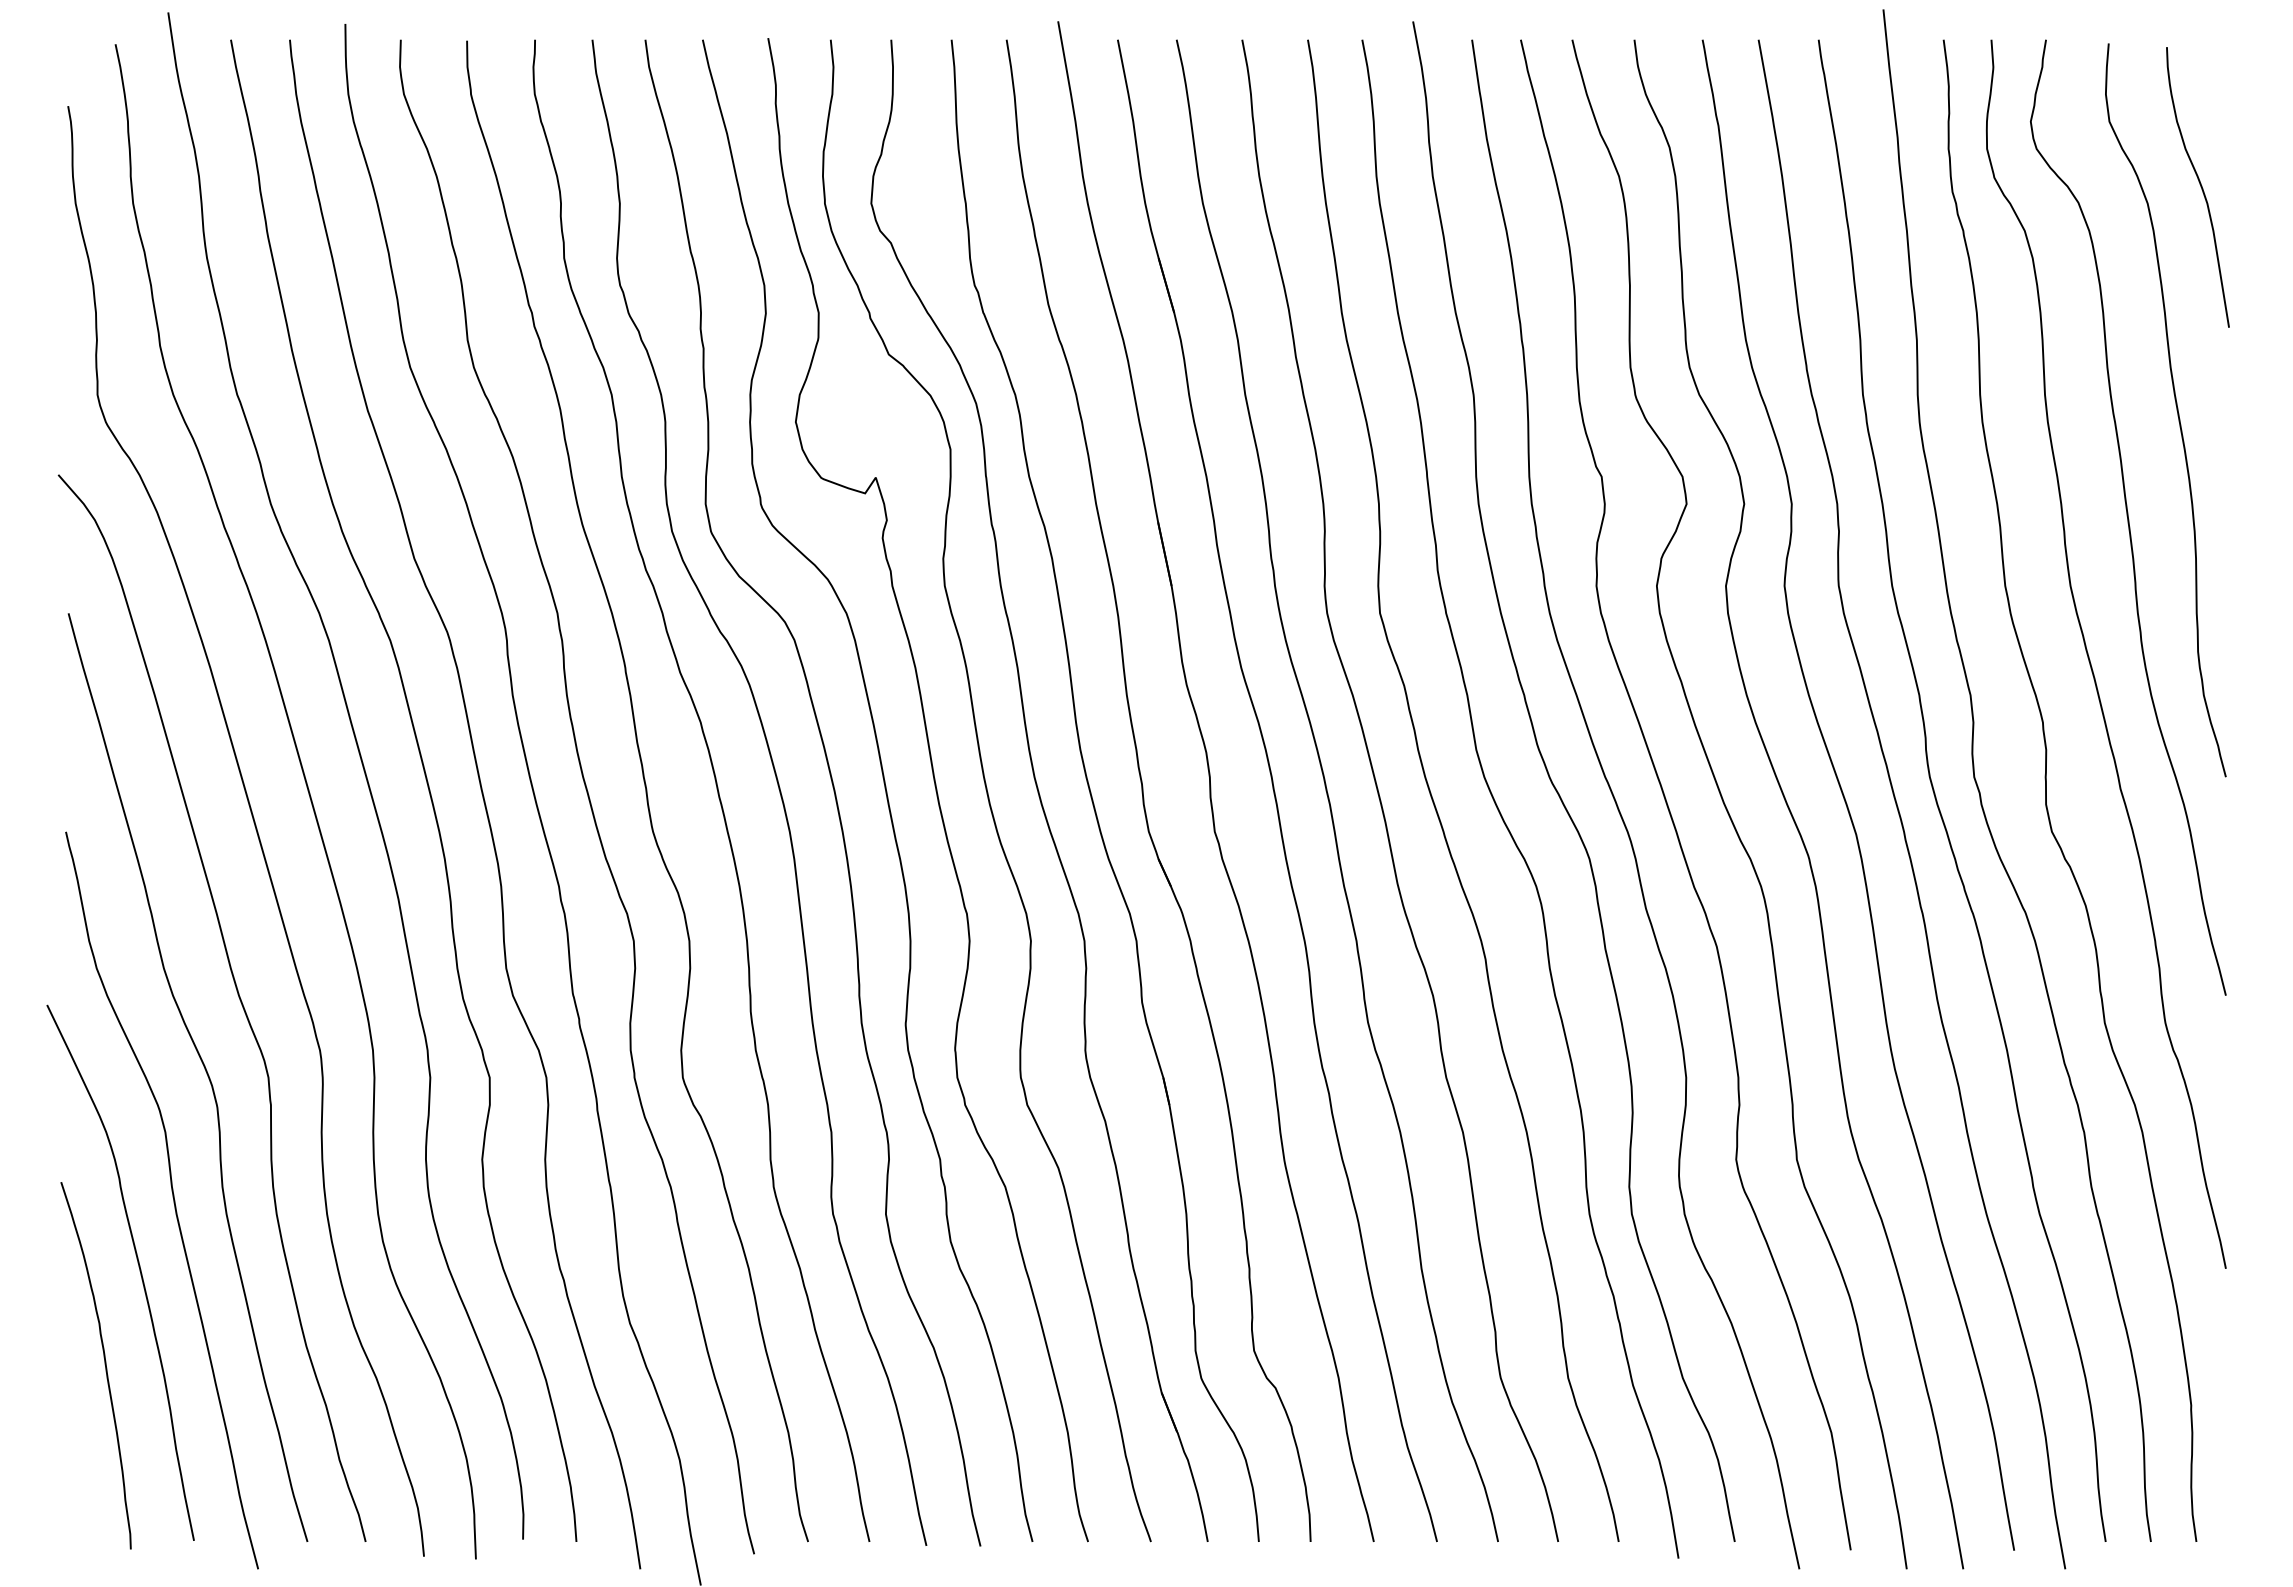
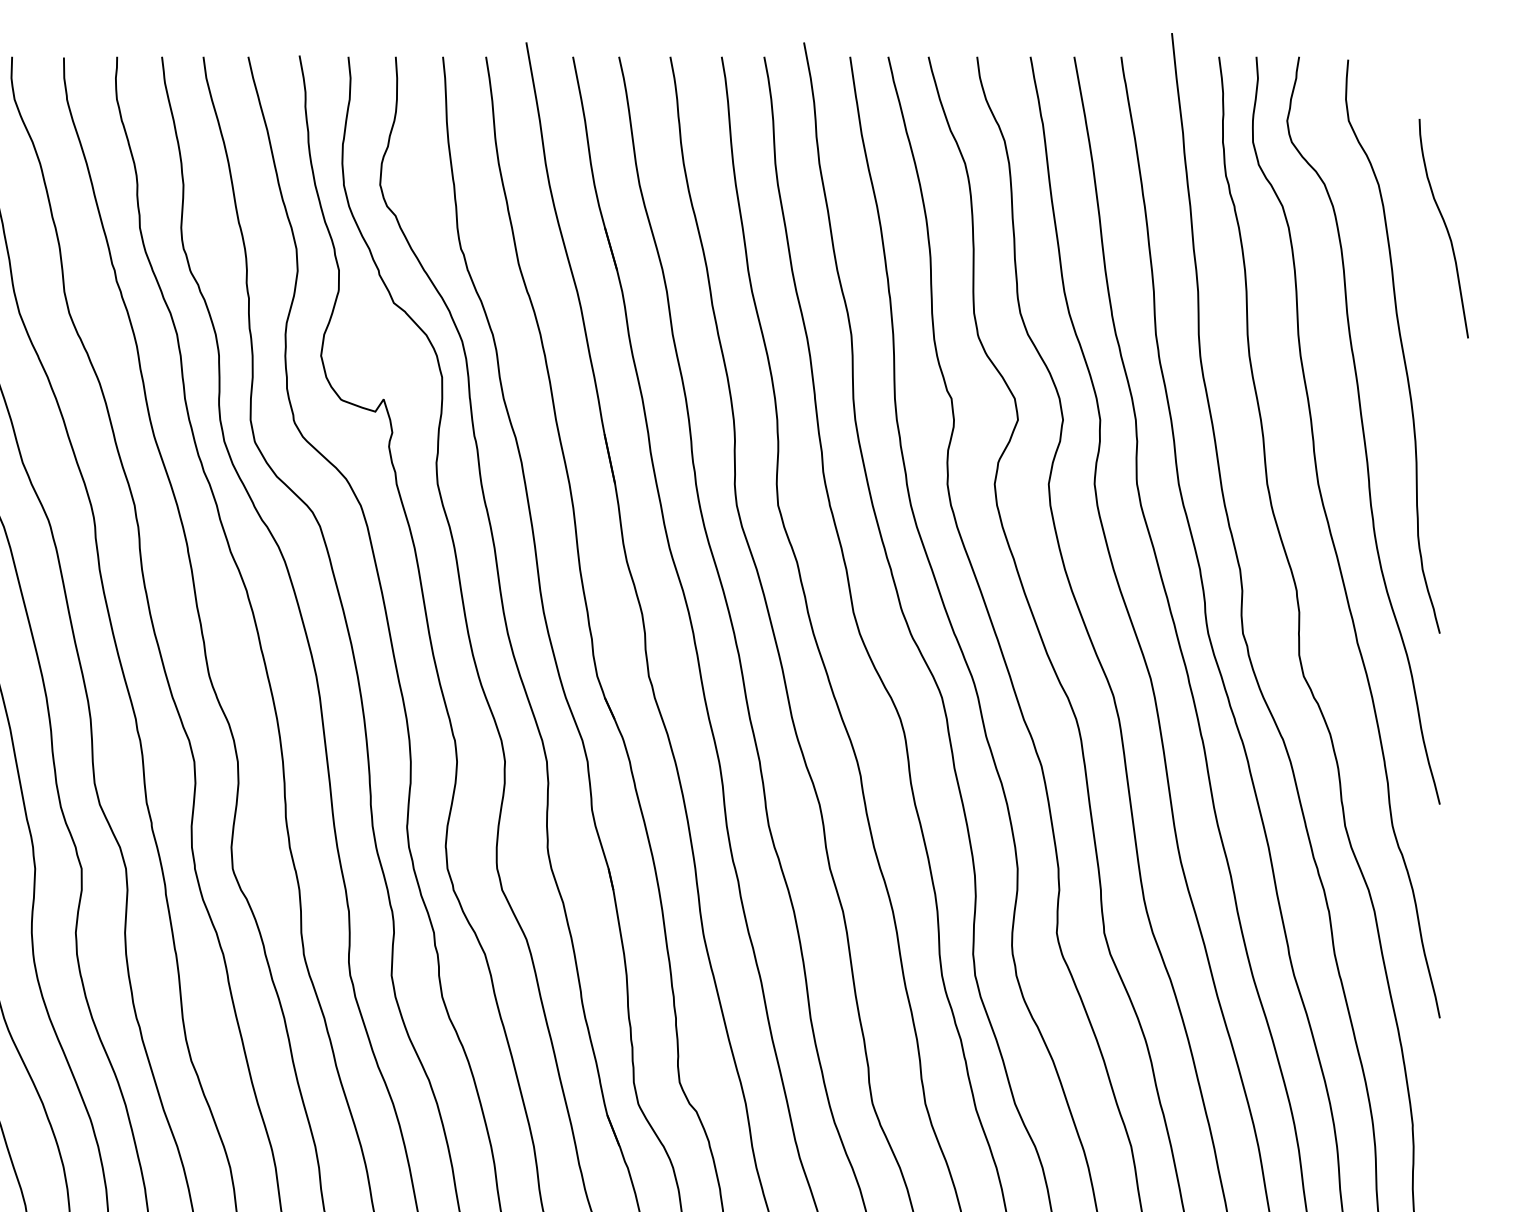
curve: (2200, 187) -> (1445, 228), moved

